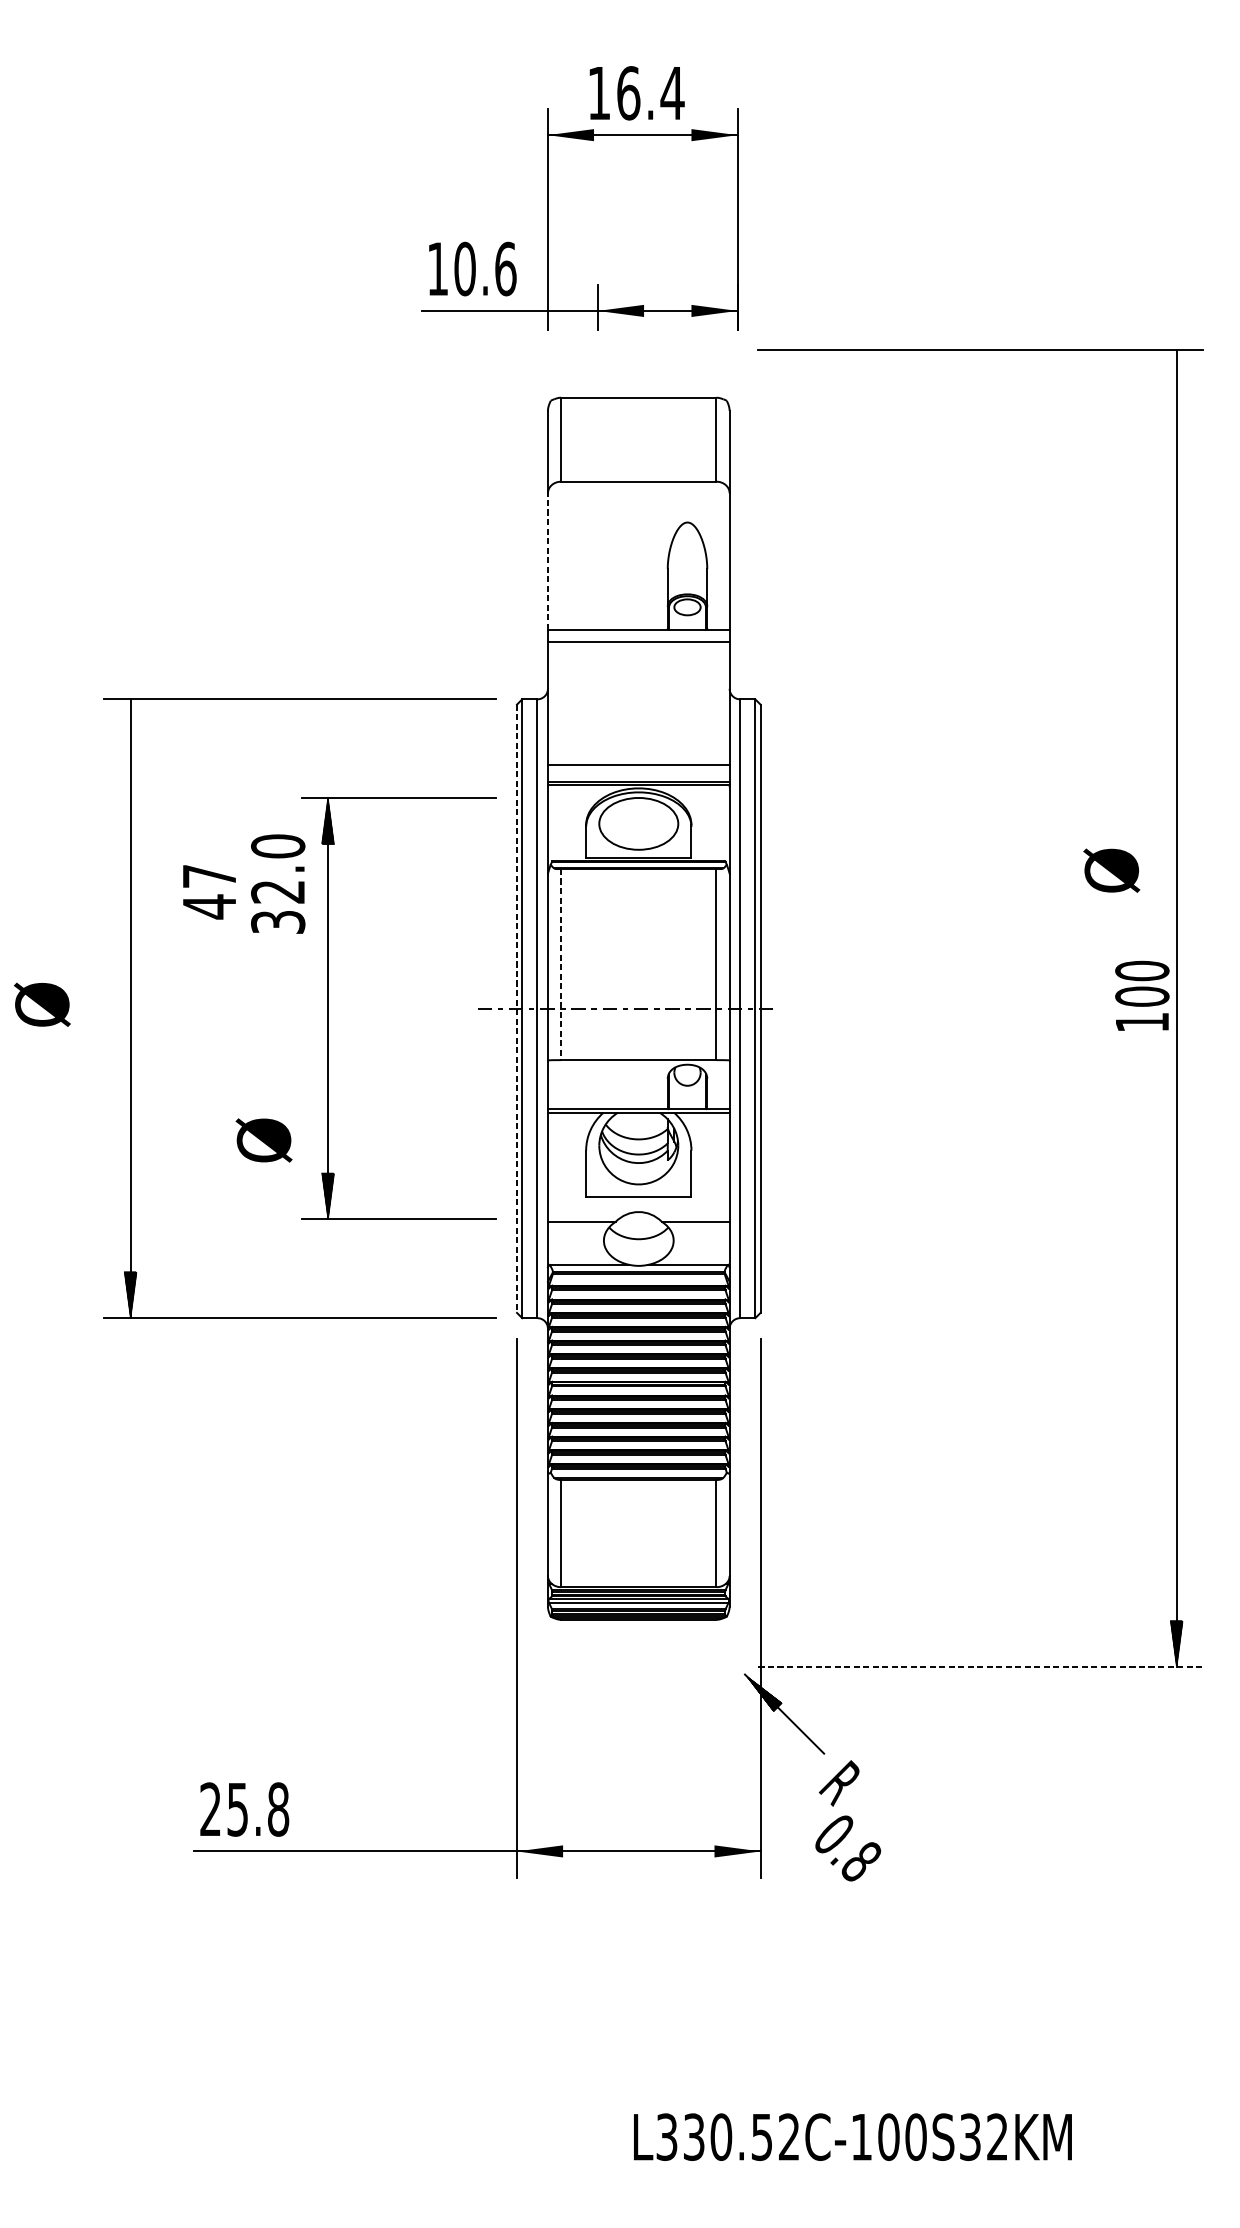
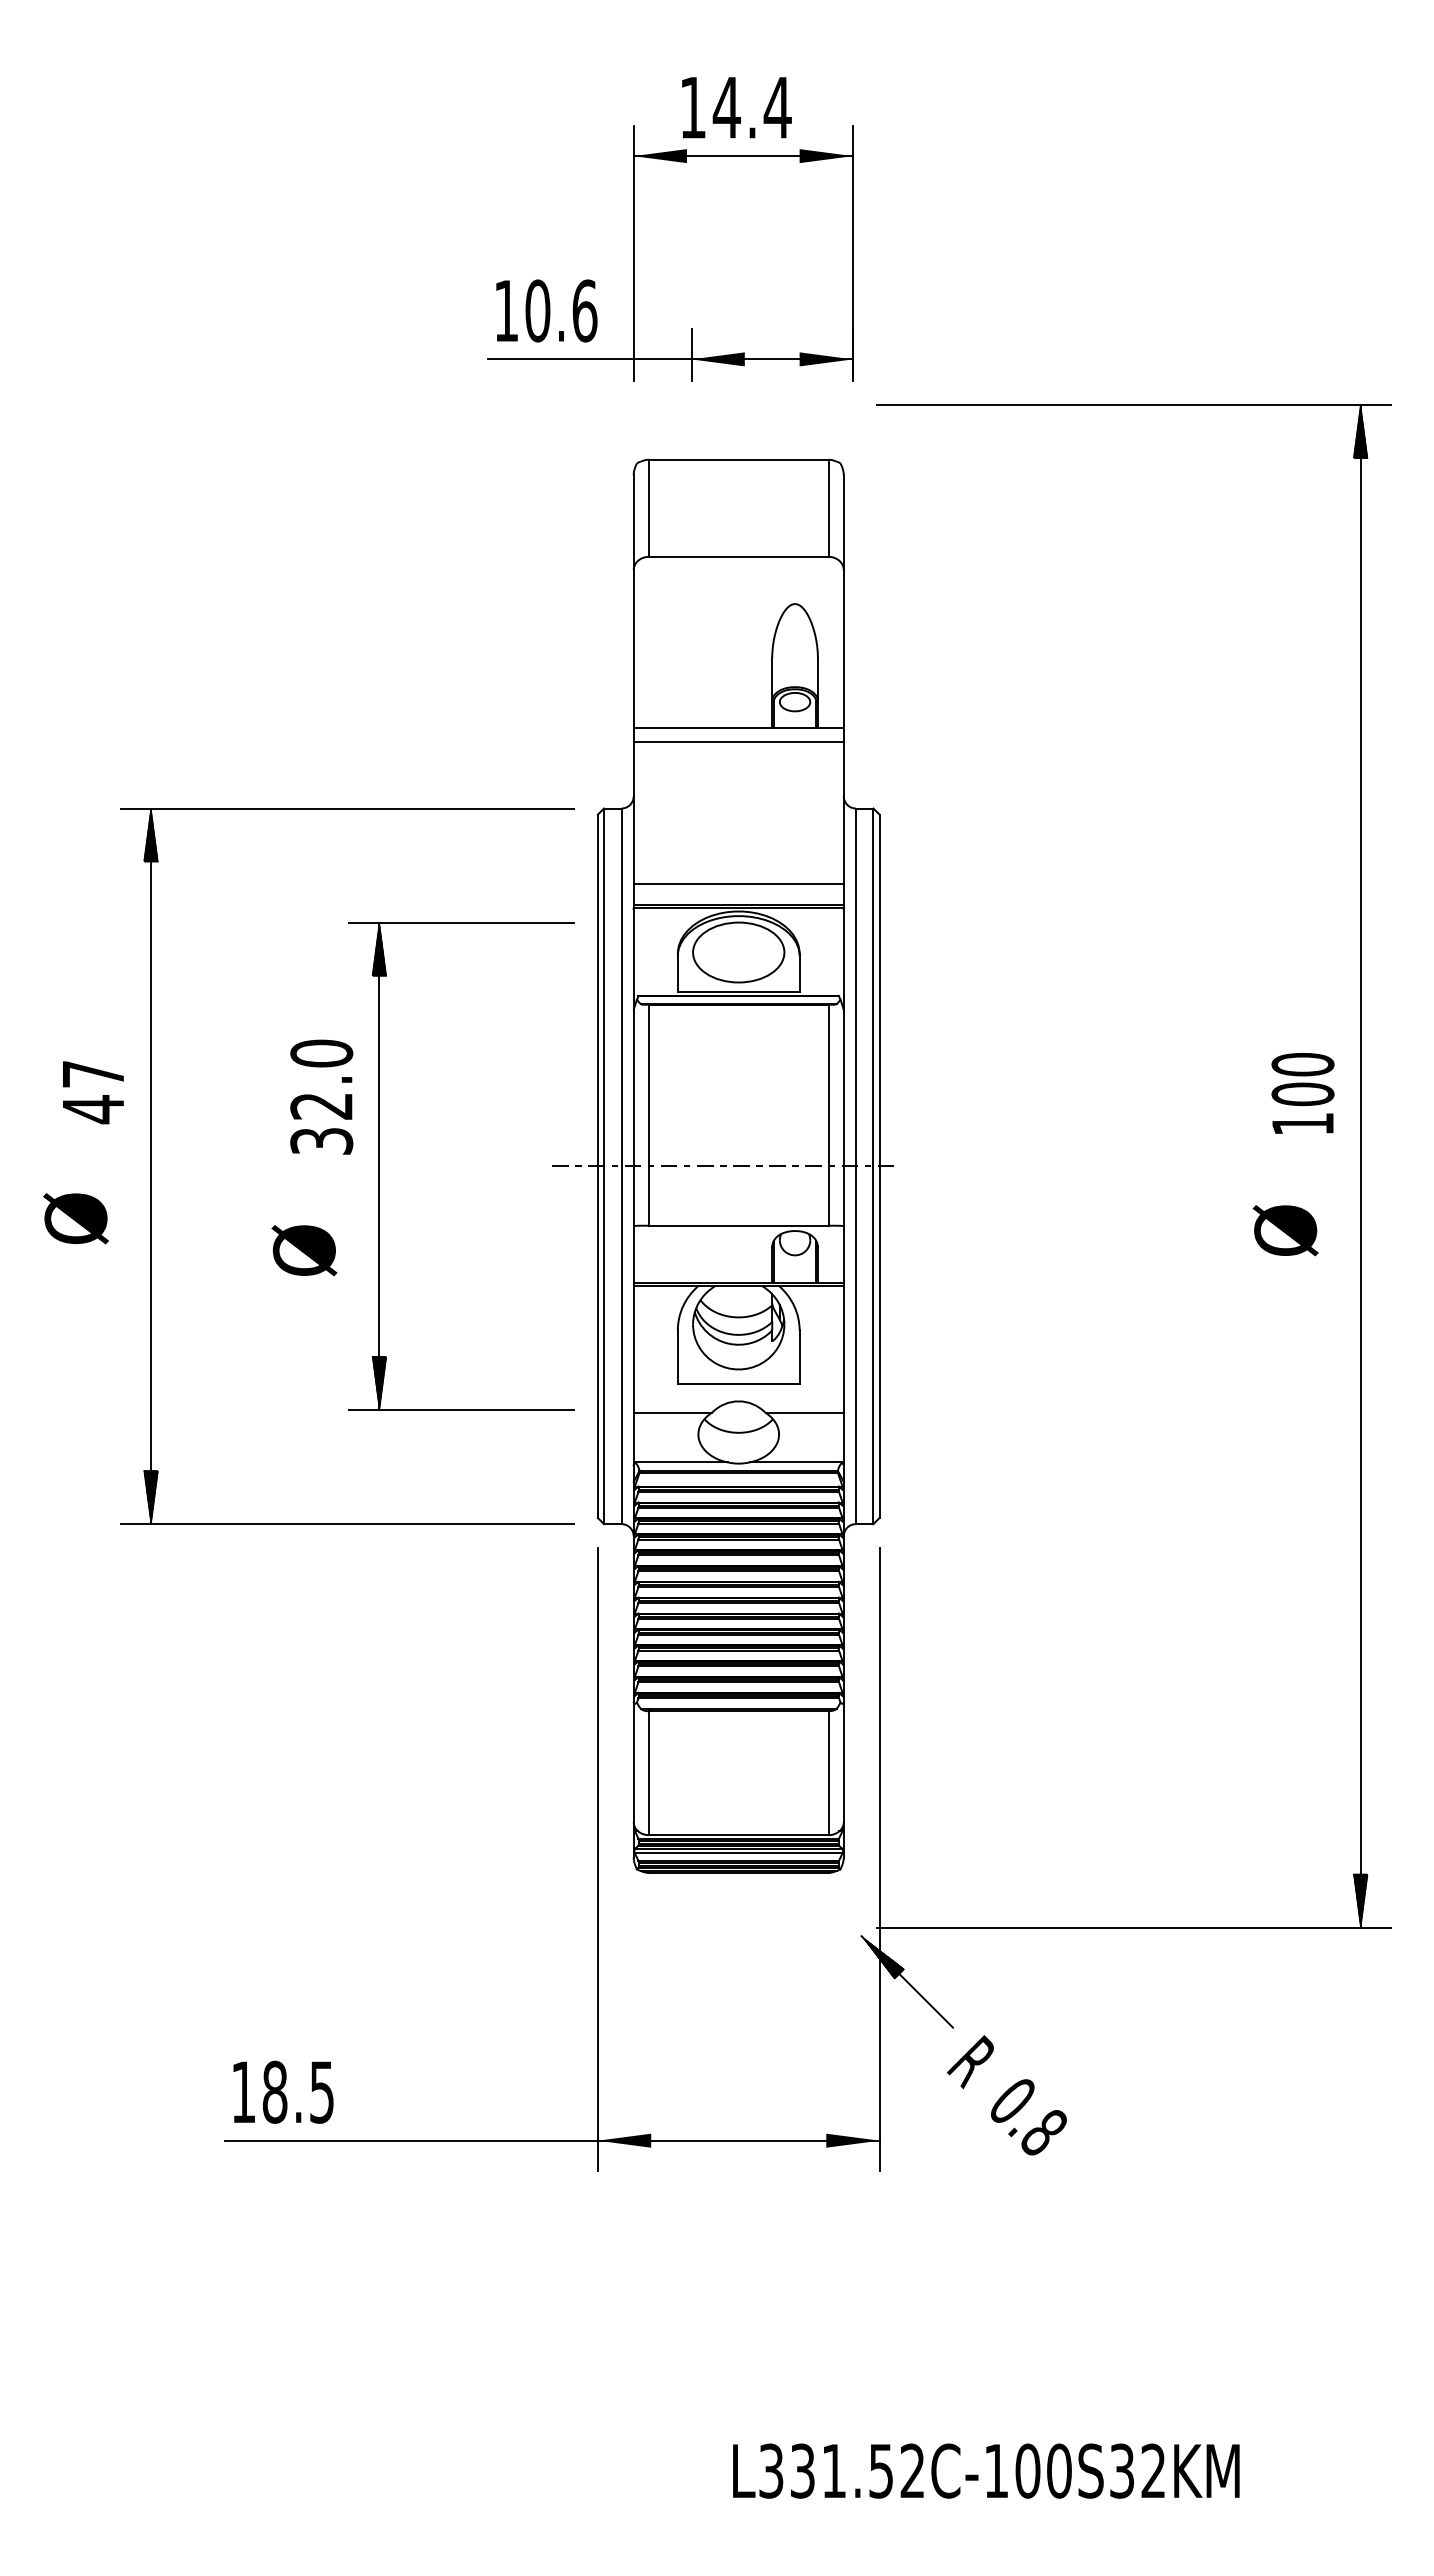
text: (628, 93) -> (726, 107), 16.4 -> 14.4
hatch: (1176, 373) -> (1360, 431), added
line: (547, 561) -> (633, 649), dashed -> solid
hatch: (130, 721) -> (151, 834), added
text: (1111, 870) -> (1285, 1230), moved
text: (277, 883) -> (321, 1096), moved
text: (209, 892) -> (93, 1092), moved
line: (560, 964) -> (648, 1115), dashed -> solid
text: (1141, 995) -> (1302, 1093), moved
text: (41, 1004) -> (75, 1218), moved
line: (516, 1008) -> (597, 1166), dashed -> solid
text: (264, 1140) -> (304, 1250), moved
line: (981, 1667) -> (1134, 1927), dashed -> solid
text: (244, 1808) -> (282, 2091), 25.8 -> 18.5
text: (847, 1848) -> (1028, 2117), moved
text: (720, 2136) -> (833, 2470), L330.52C-100S32KM -> L331.52C-100S32KM

